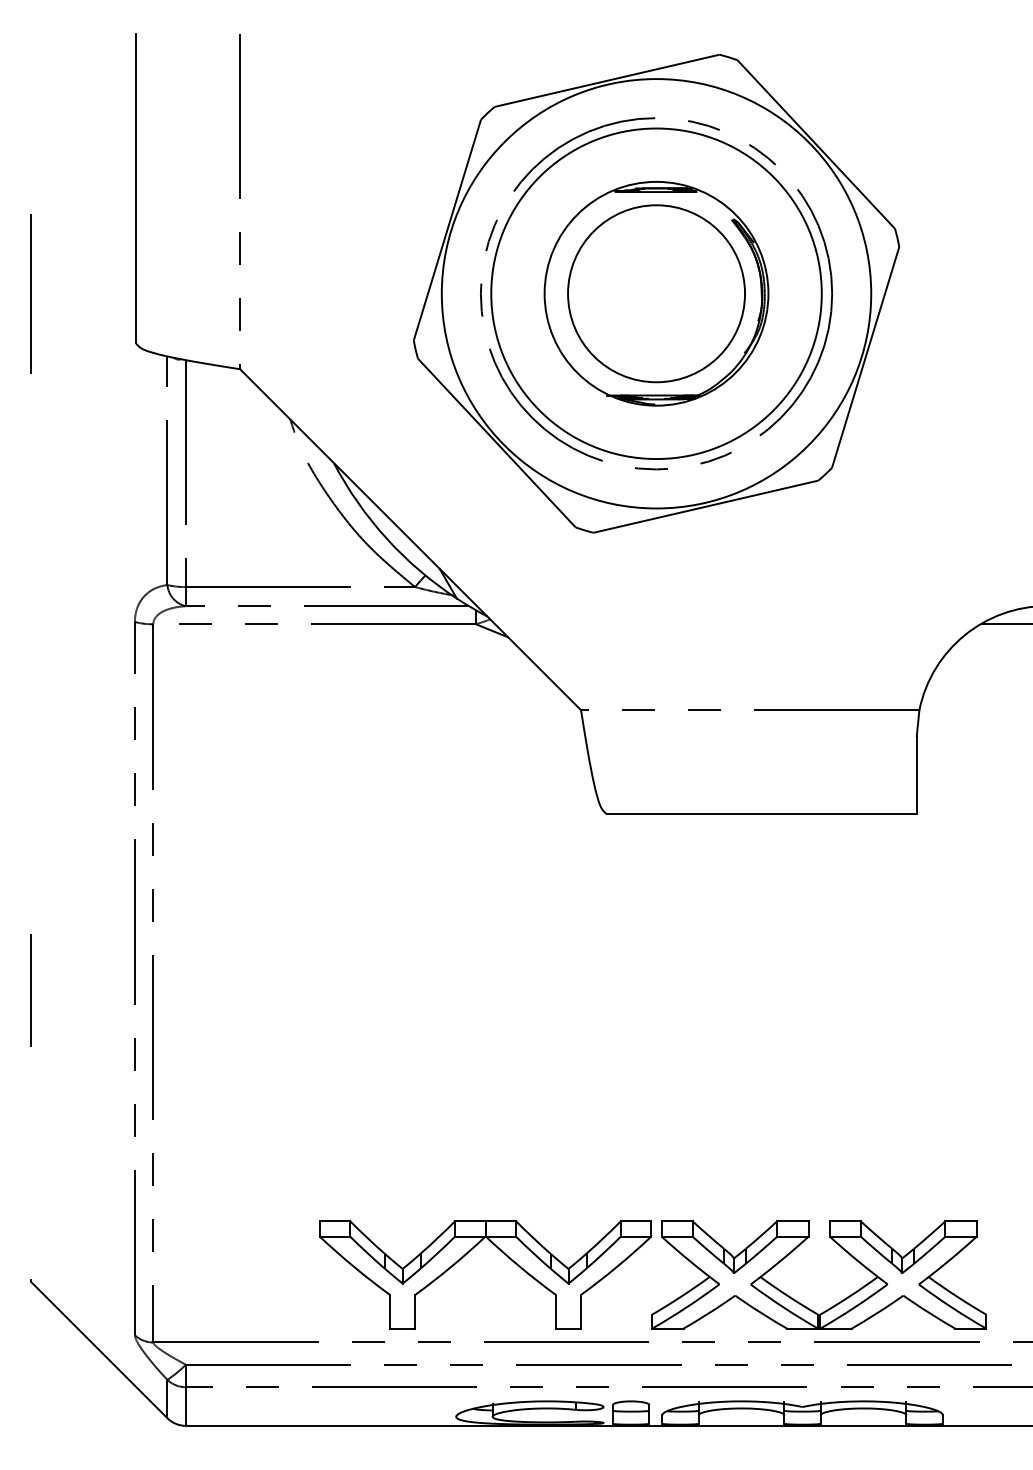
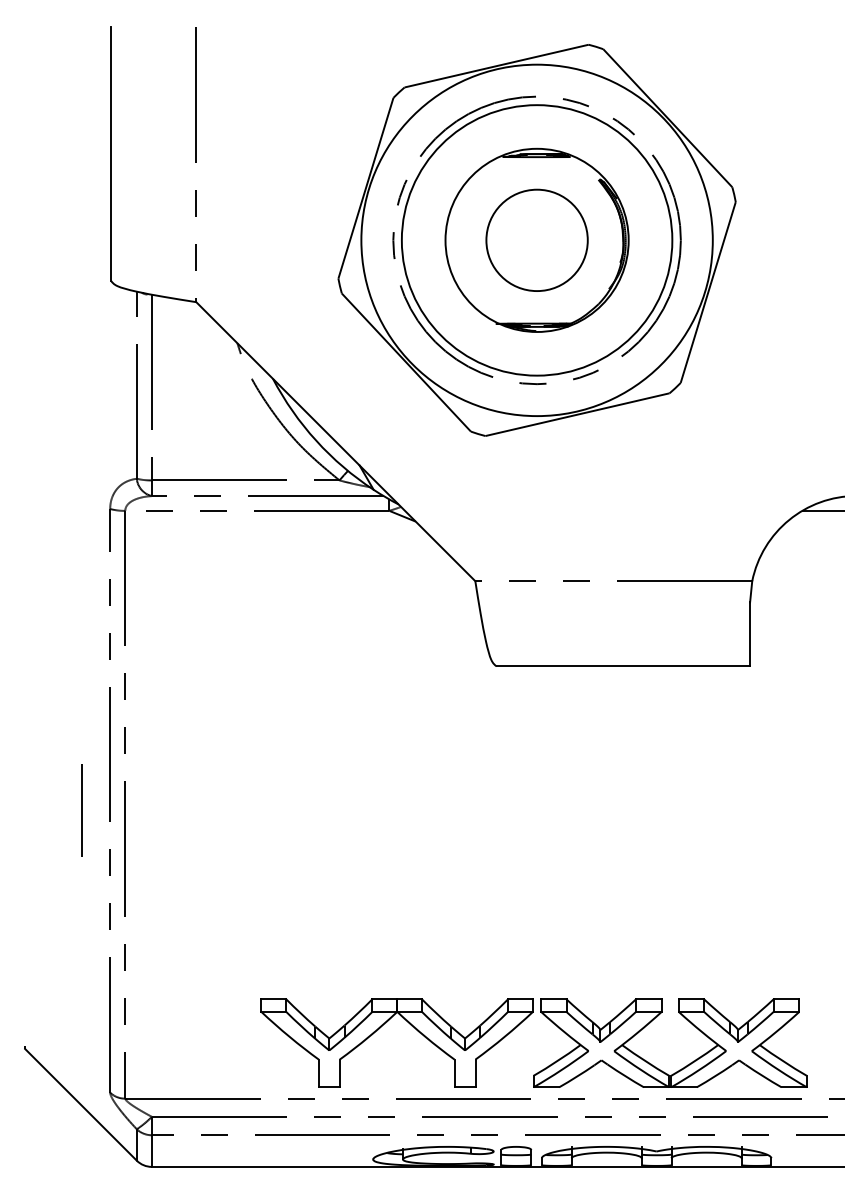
circle: (655, 292) -> (536, 239), size x0.7
line: (31, 293) -> (25, 240), removed
line: (30, 990) -> (81, 810), moved

